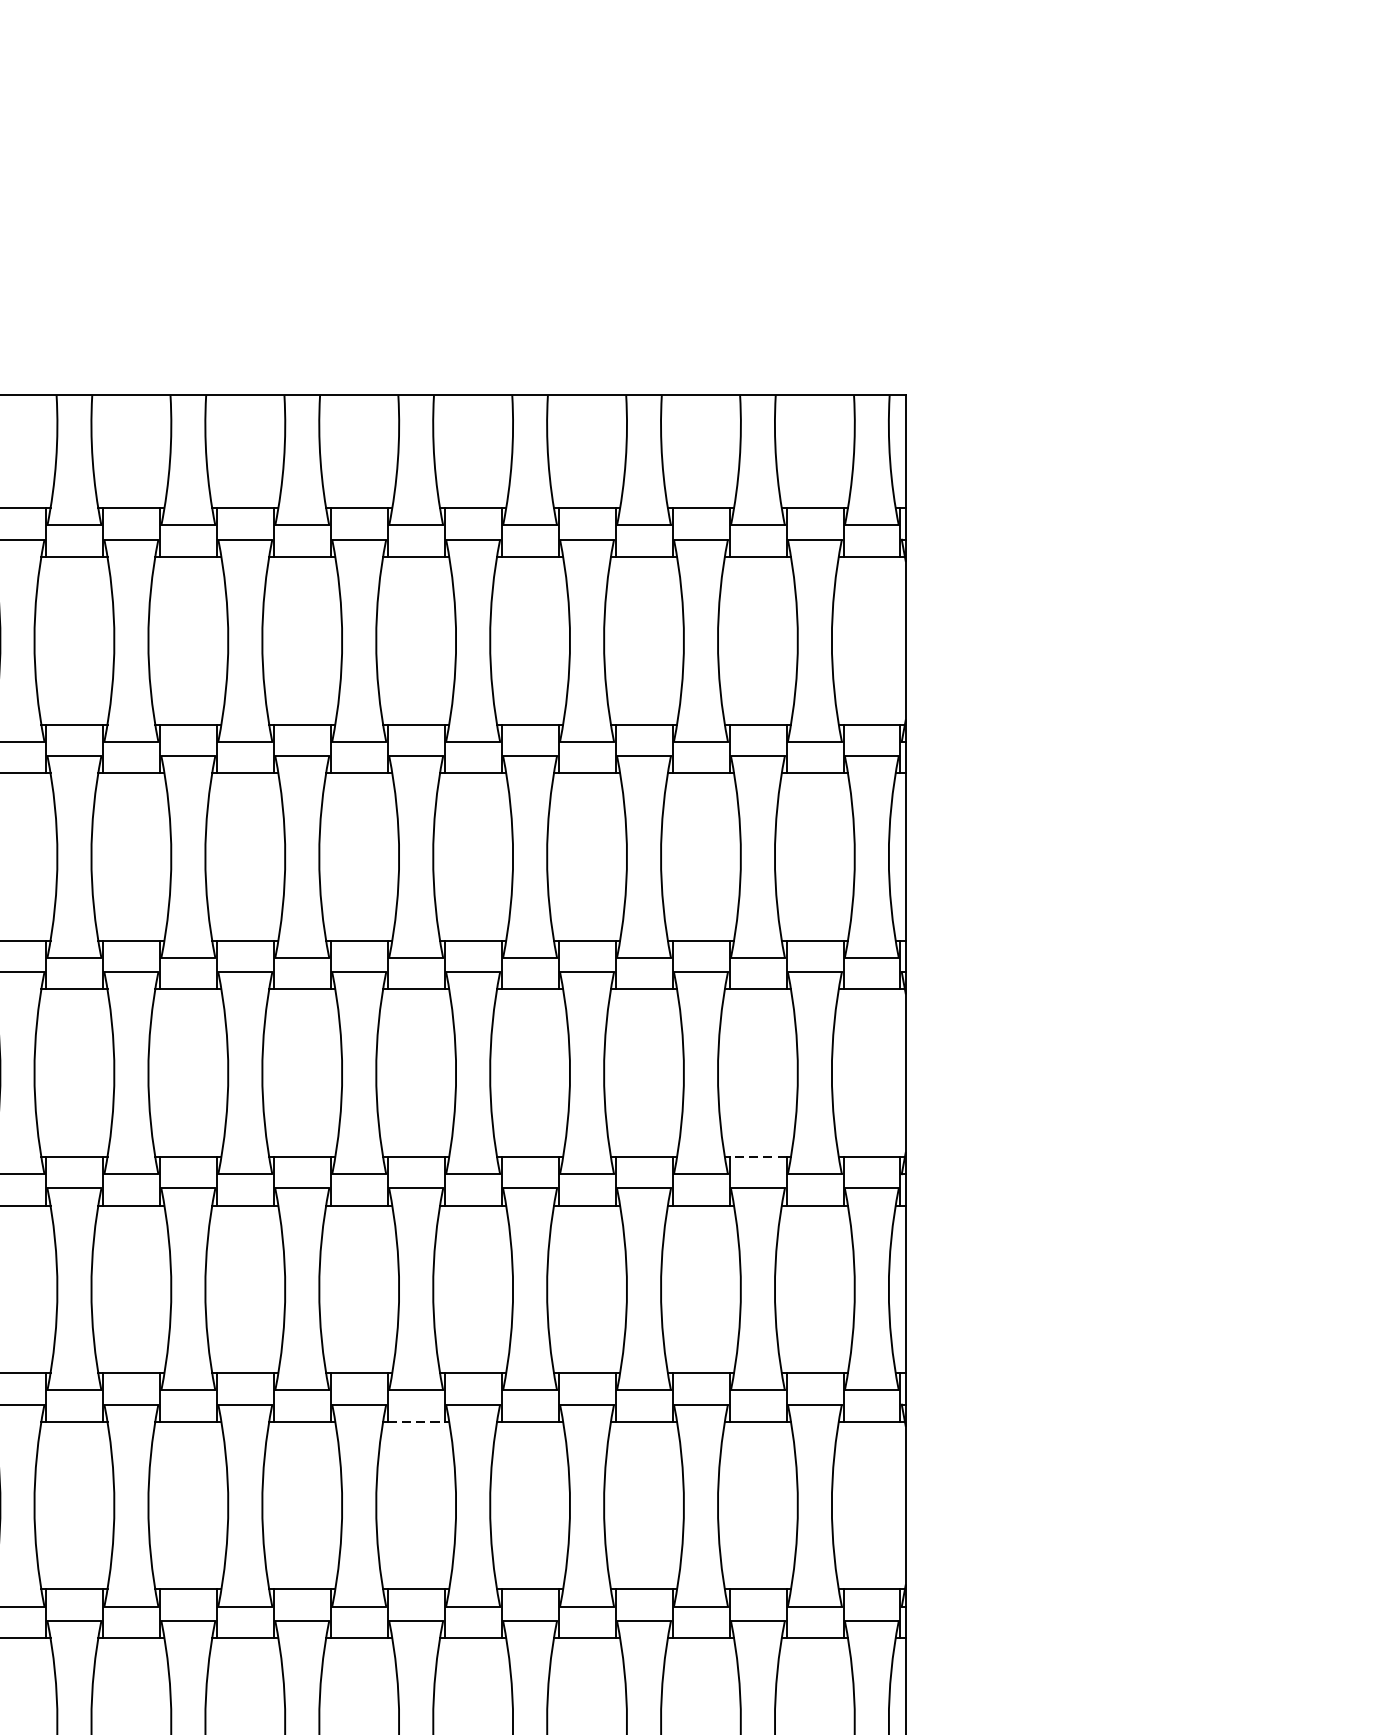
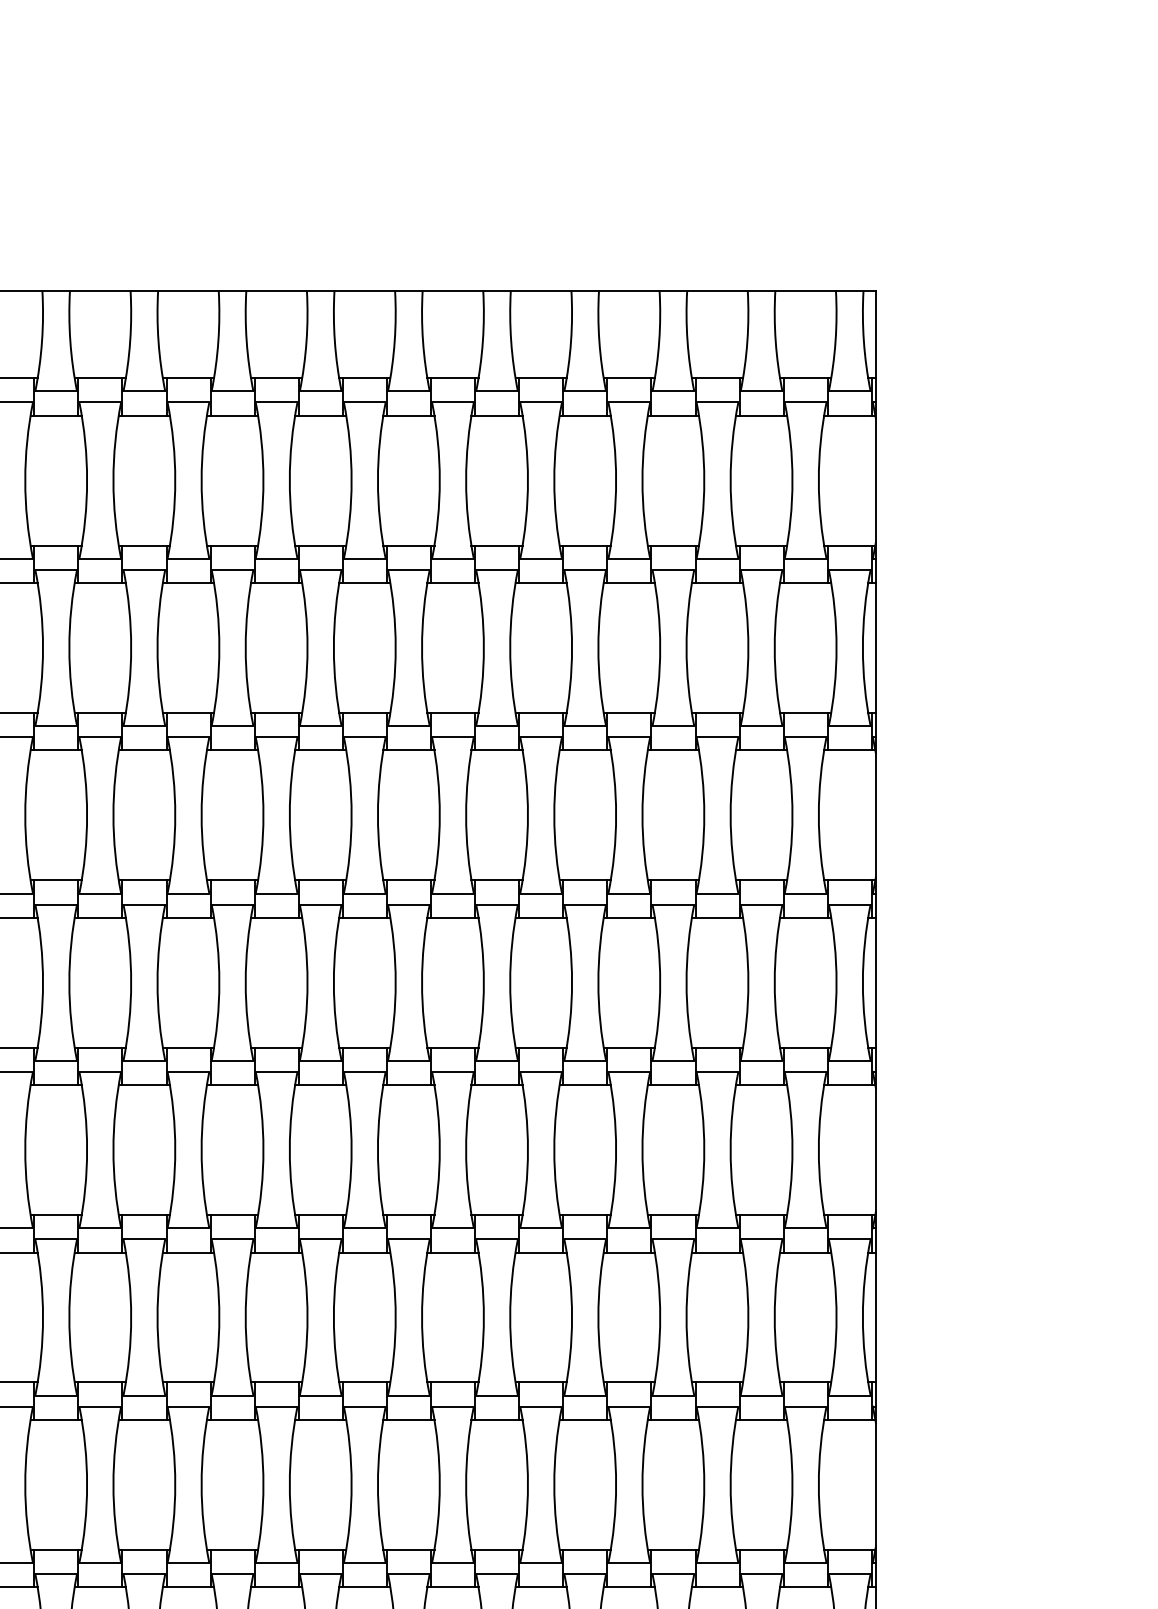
line: (757, 1157) -> (761, 880), dashed -> solid
line: (416, 1422) -> (497, 1085), dashed -> solid

